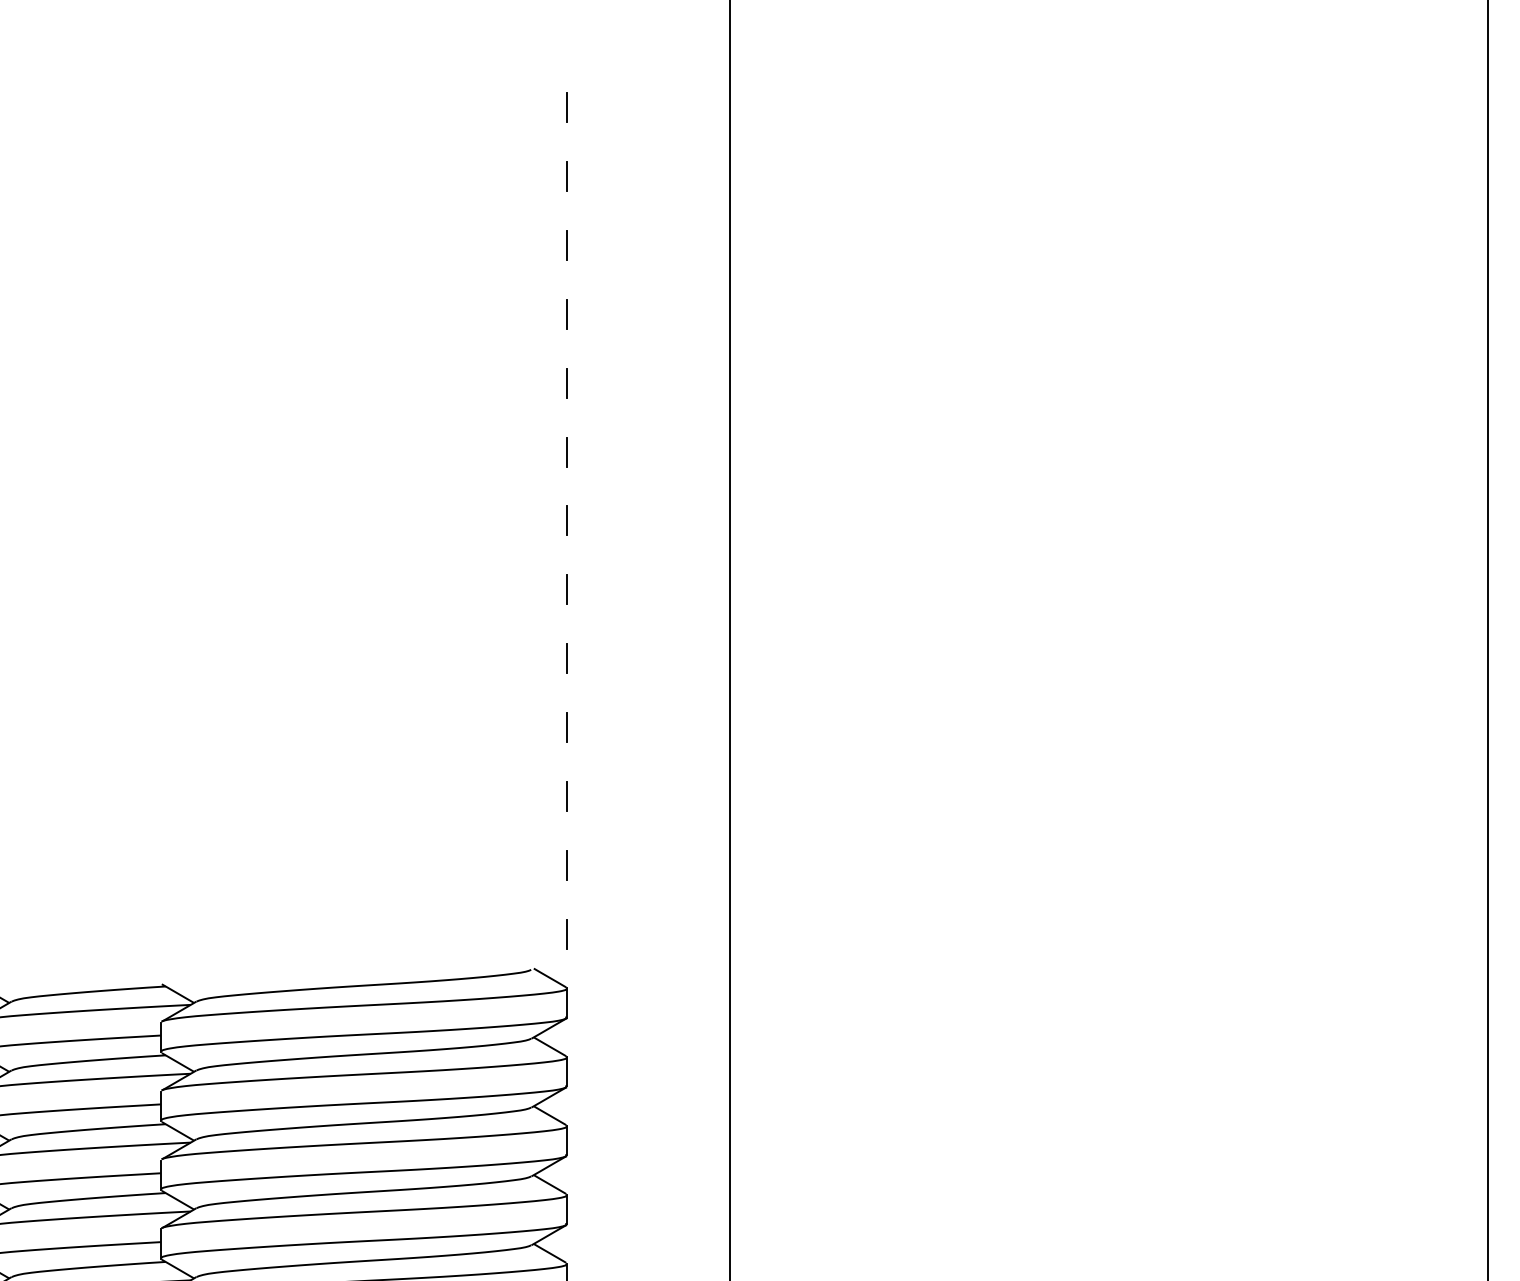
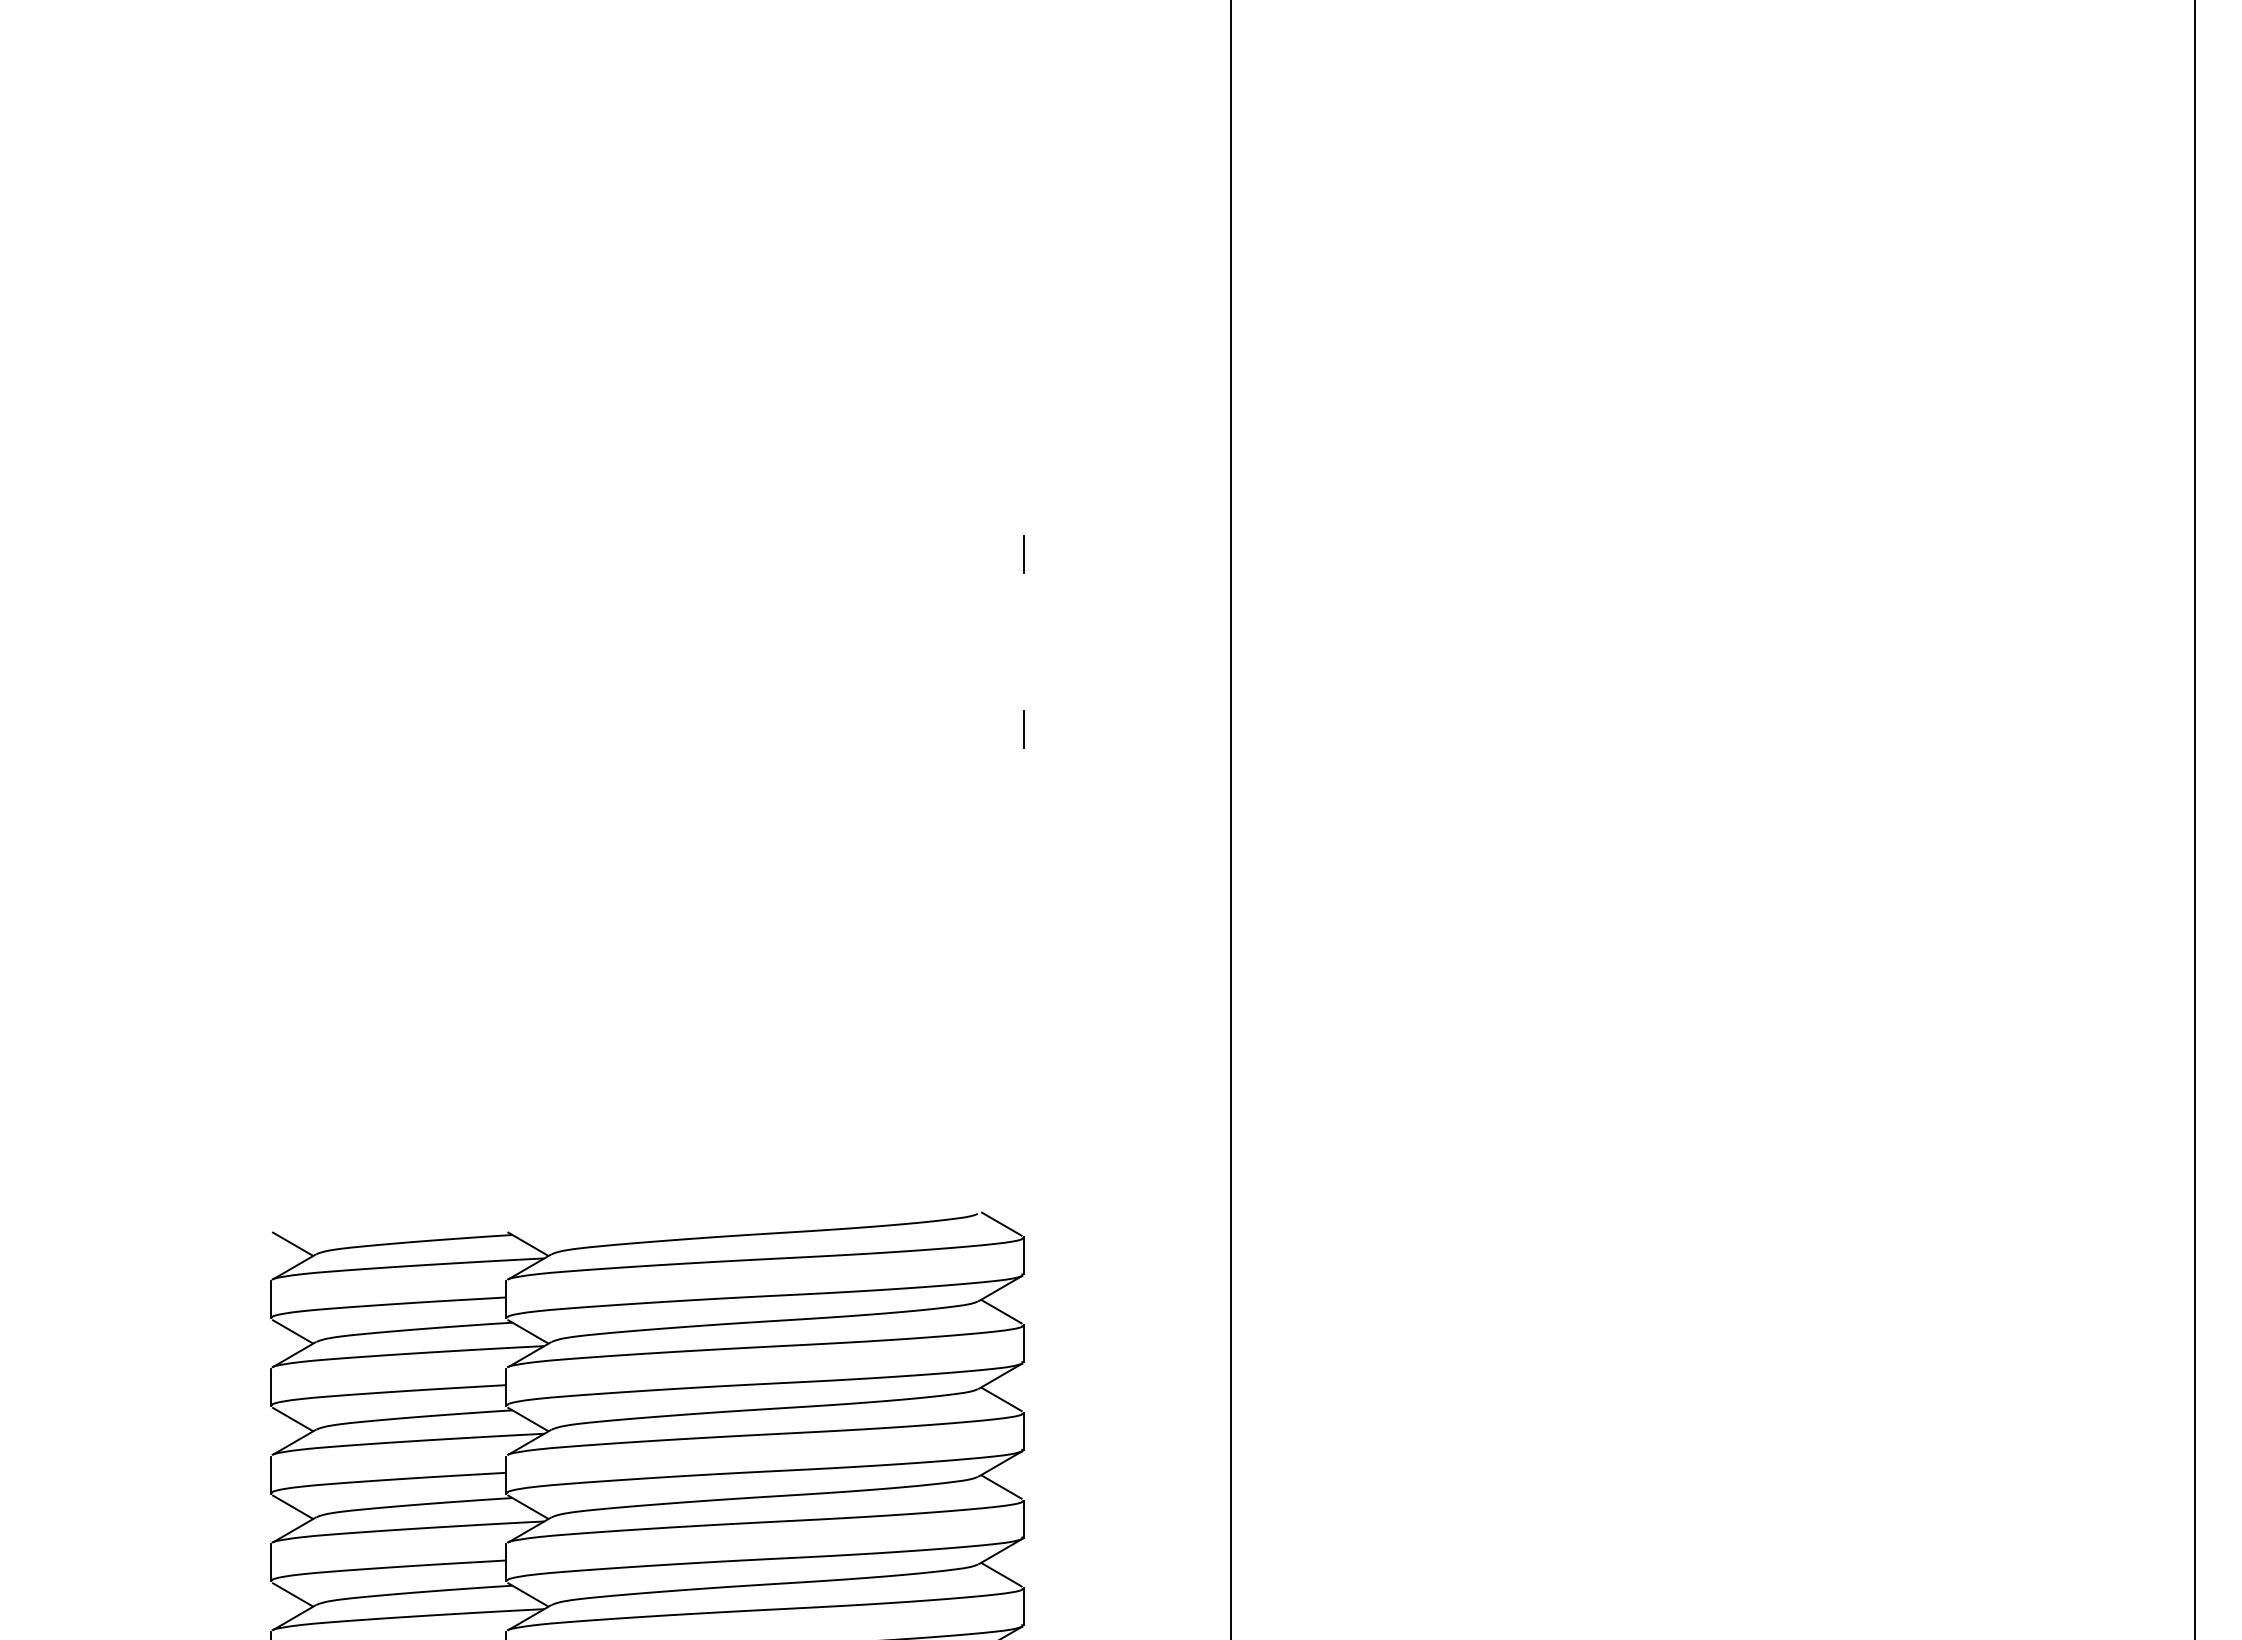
line: (567, 107) -> (1023, 115), removed
line: (567, 176) -> (1023, 203), removed
line: (567, 245) -> (1023, 291), removed
line: (567, 313) -> (1023, 378), removed
line: (567, 382) -> (1023, 466), removed
line: (567, 520) -> (1023, 641), removed
line: (567, 658) -> (1023, 817), removed
line: (567, 726) -> (1023, 904), removed
line: (567, 796) -> (1023, 992), removed
line: (567, 865) -> (1023, 1080), removed
line: (567, 933) -> (1023, 1167), removed

